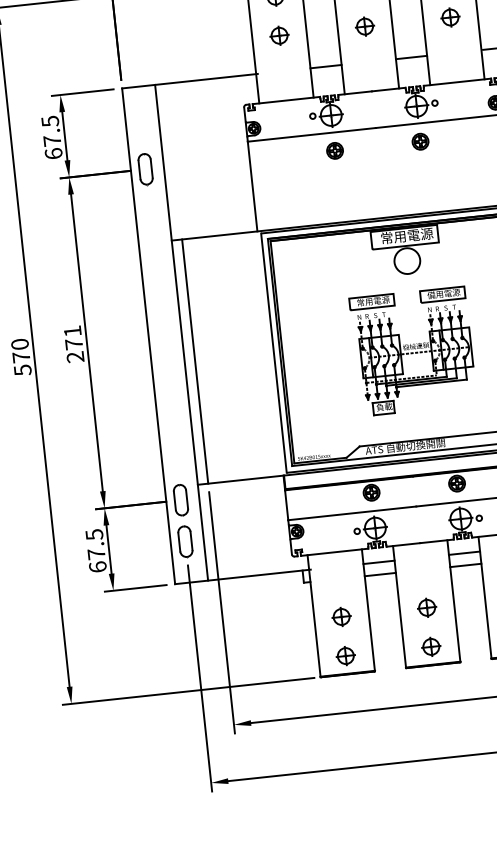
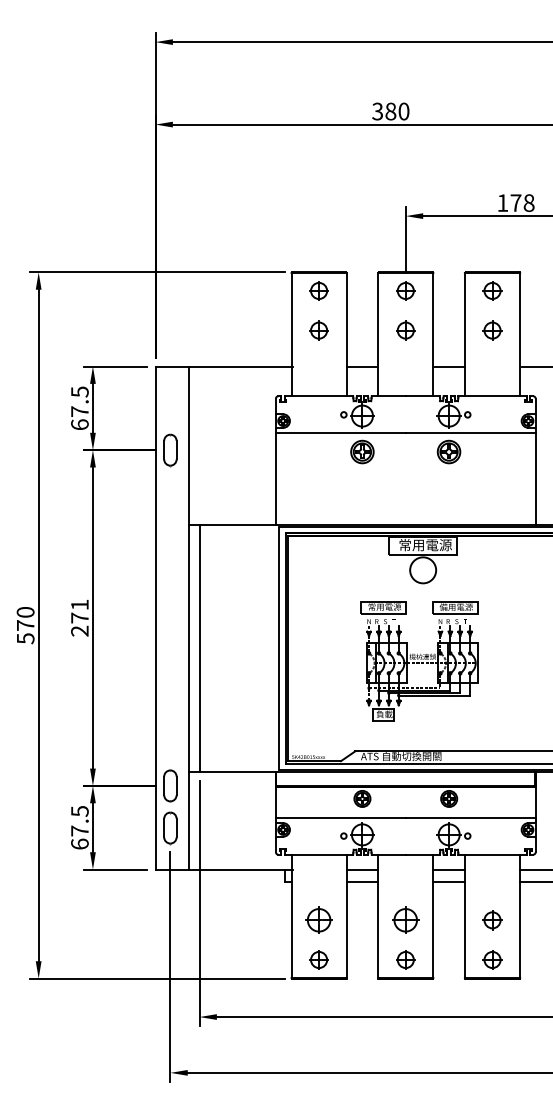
part: (420, 141) -> (449, 451), size x1.4
part: (335, 150) -> (362, 451), size x1.4
part: (426, 608) -> (405, 920), size x1.4
part: (341, 617) -> (318, 920), size x1.4

